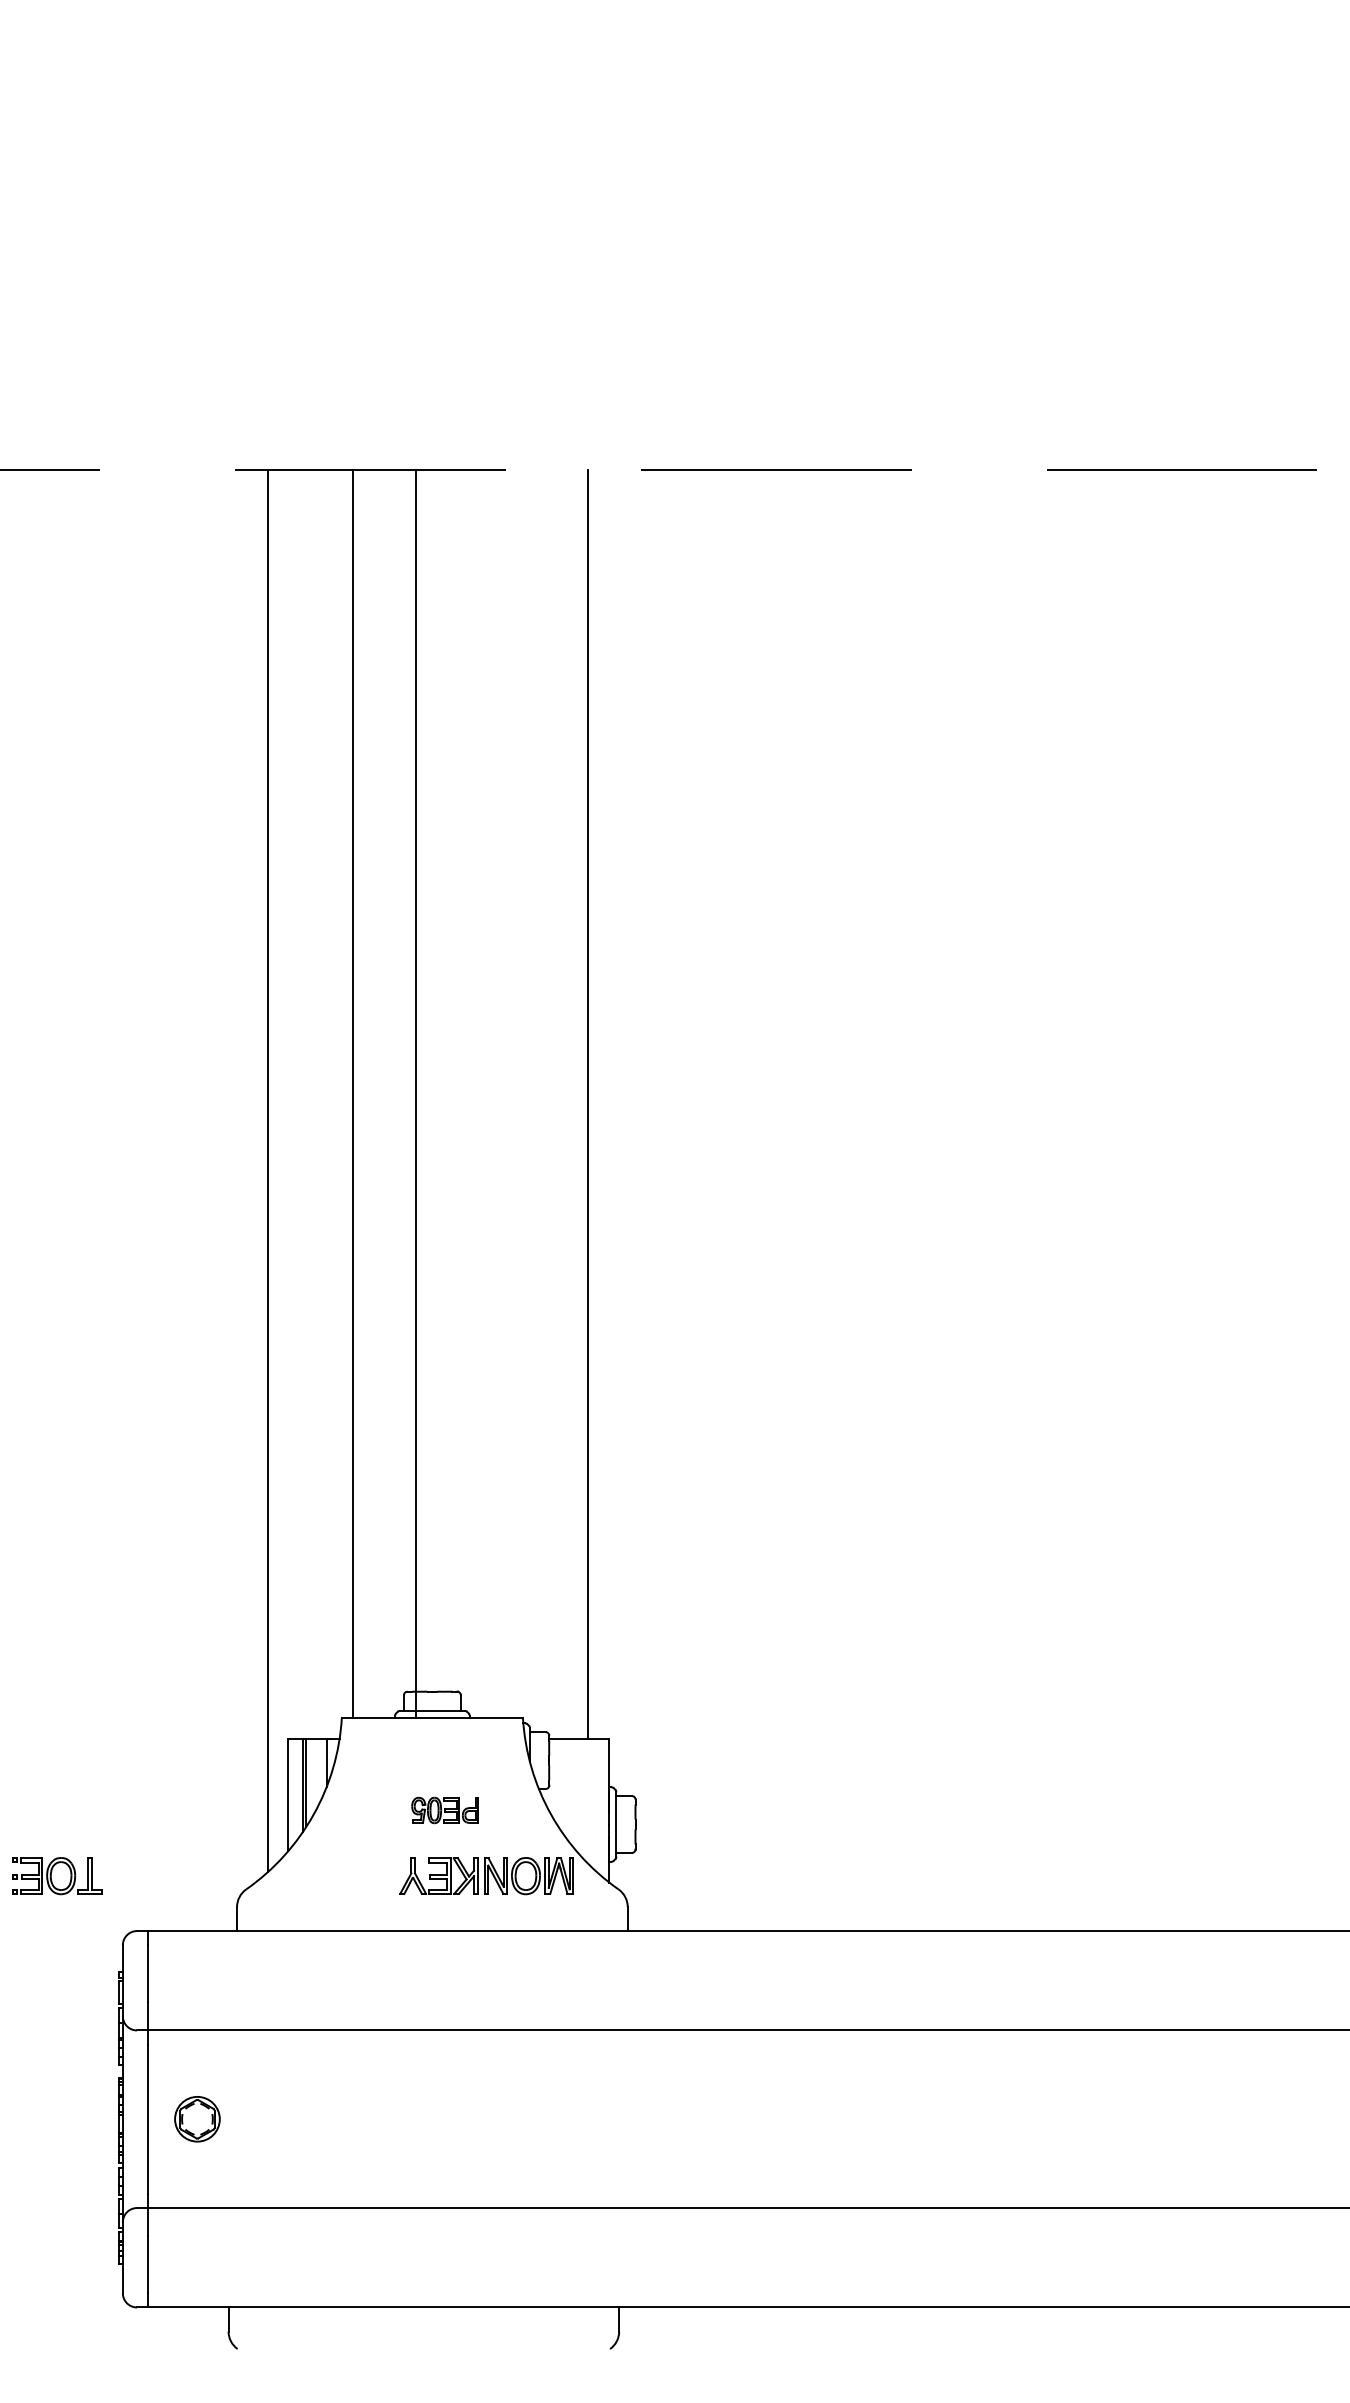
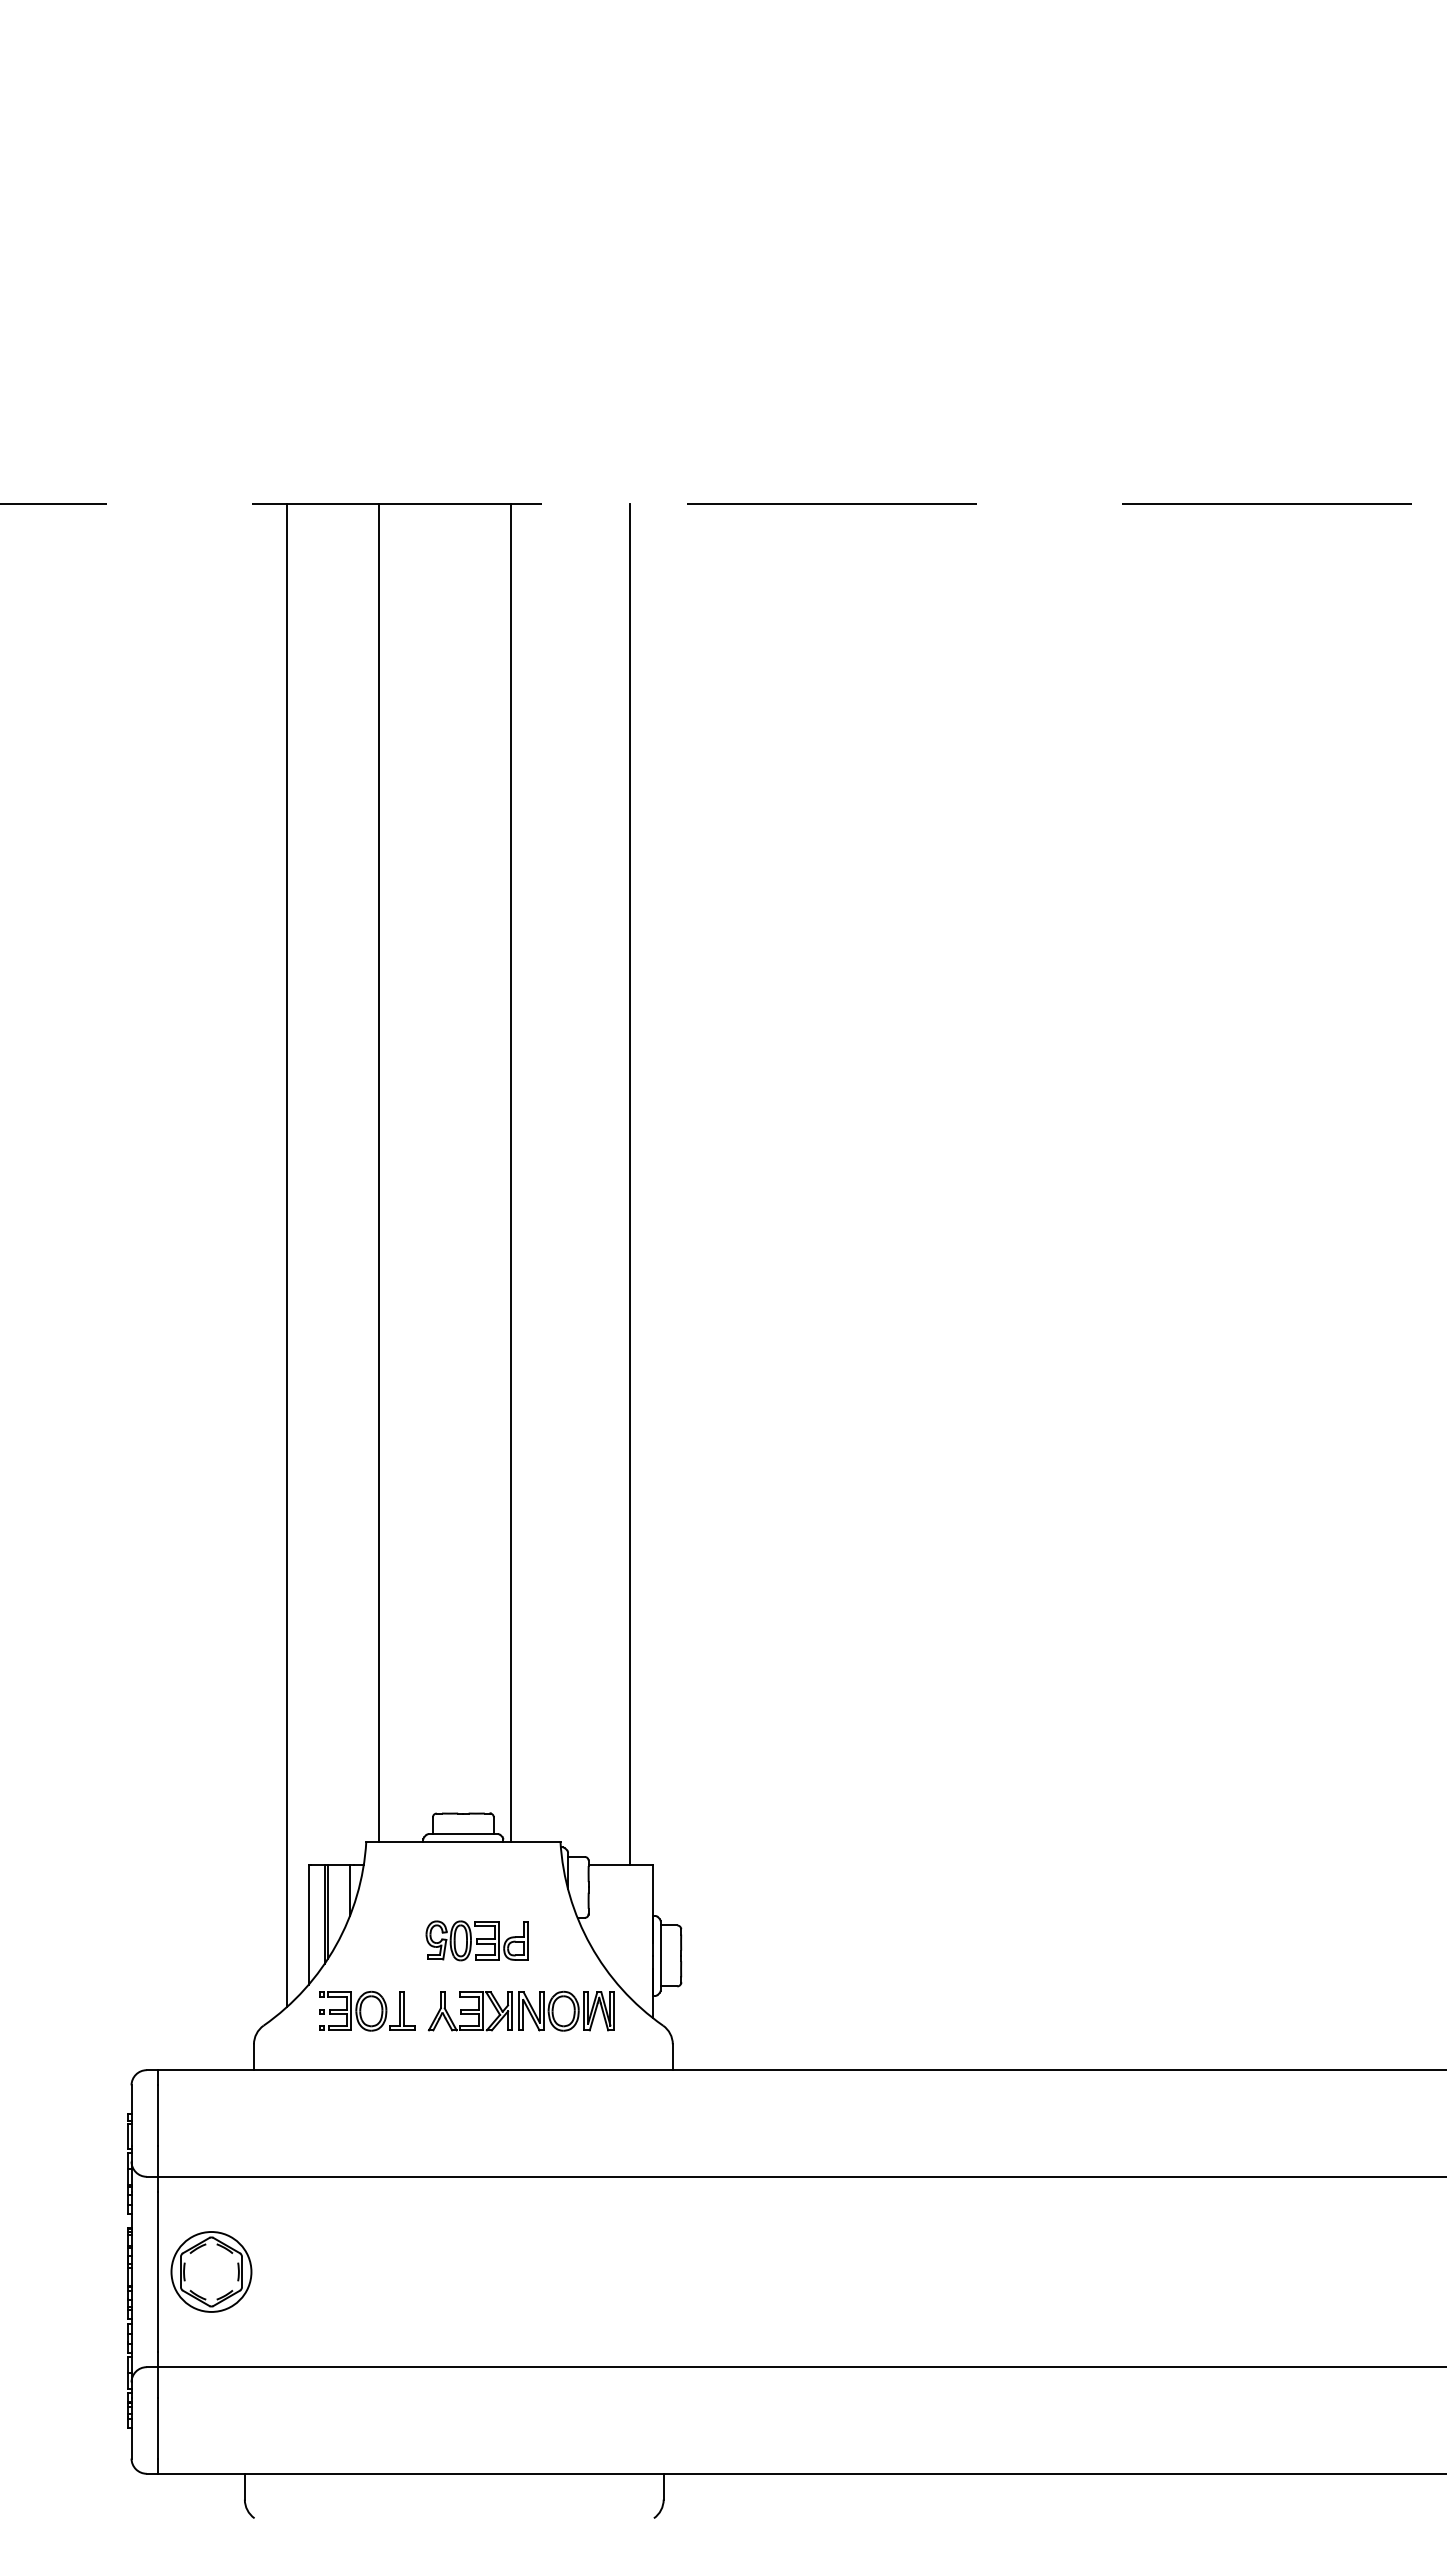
line: (415, 1093) -> (511, 1172), moved
part: (444, 1810) -> (476, 1940), size x1.43
part: (57, 1875) -> (367, 2010), moved
part: (197, 2118) -> (211, 2271), size x1.67

